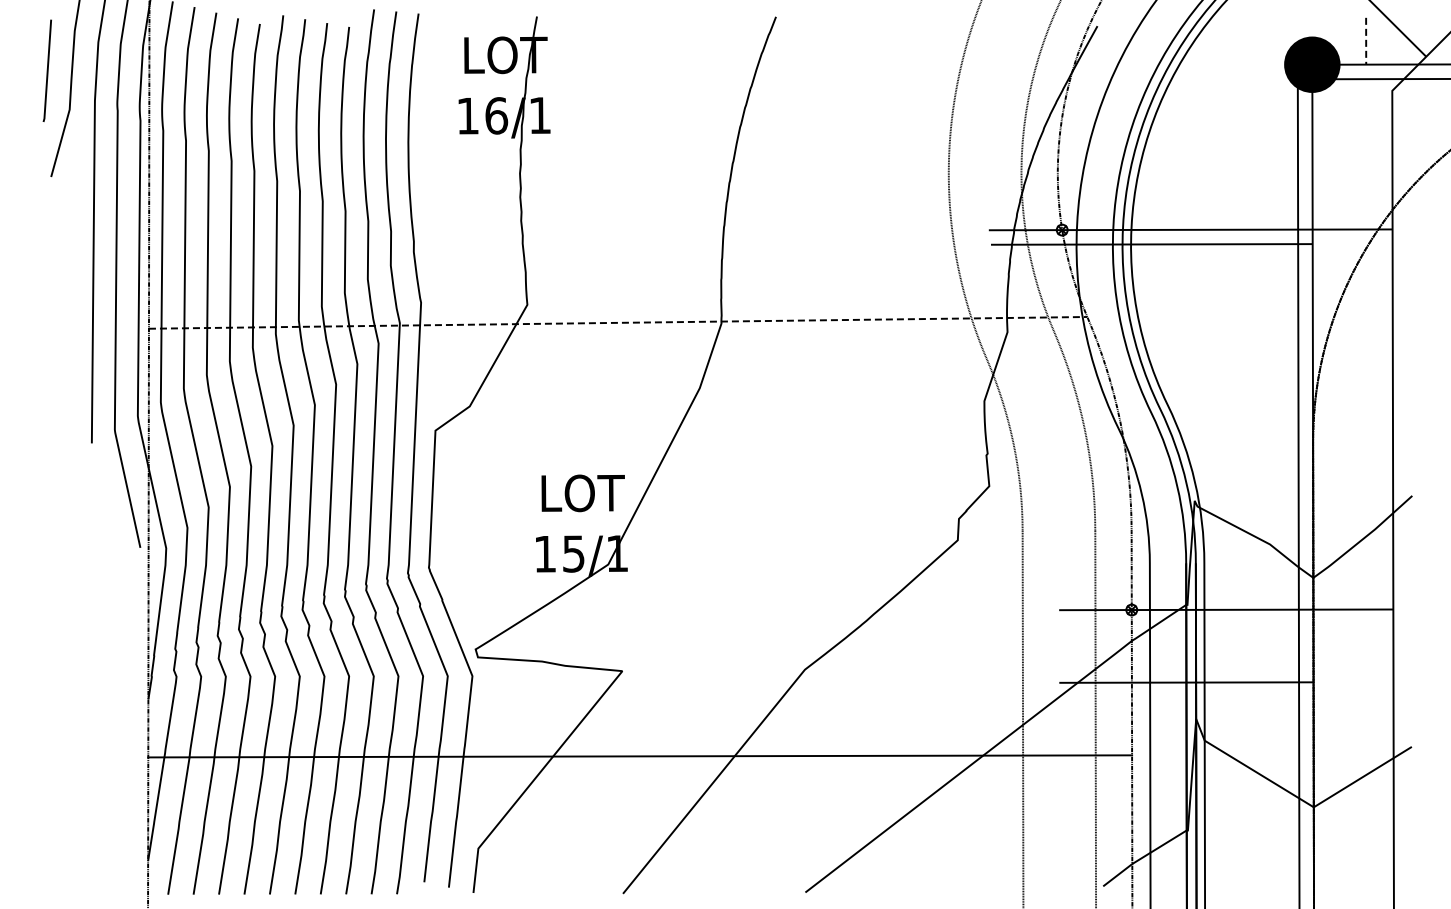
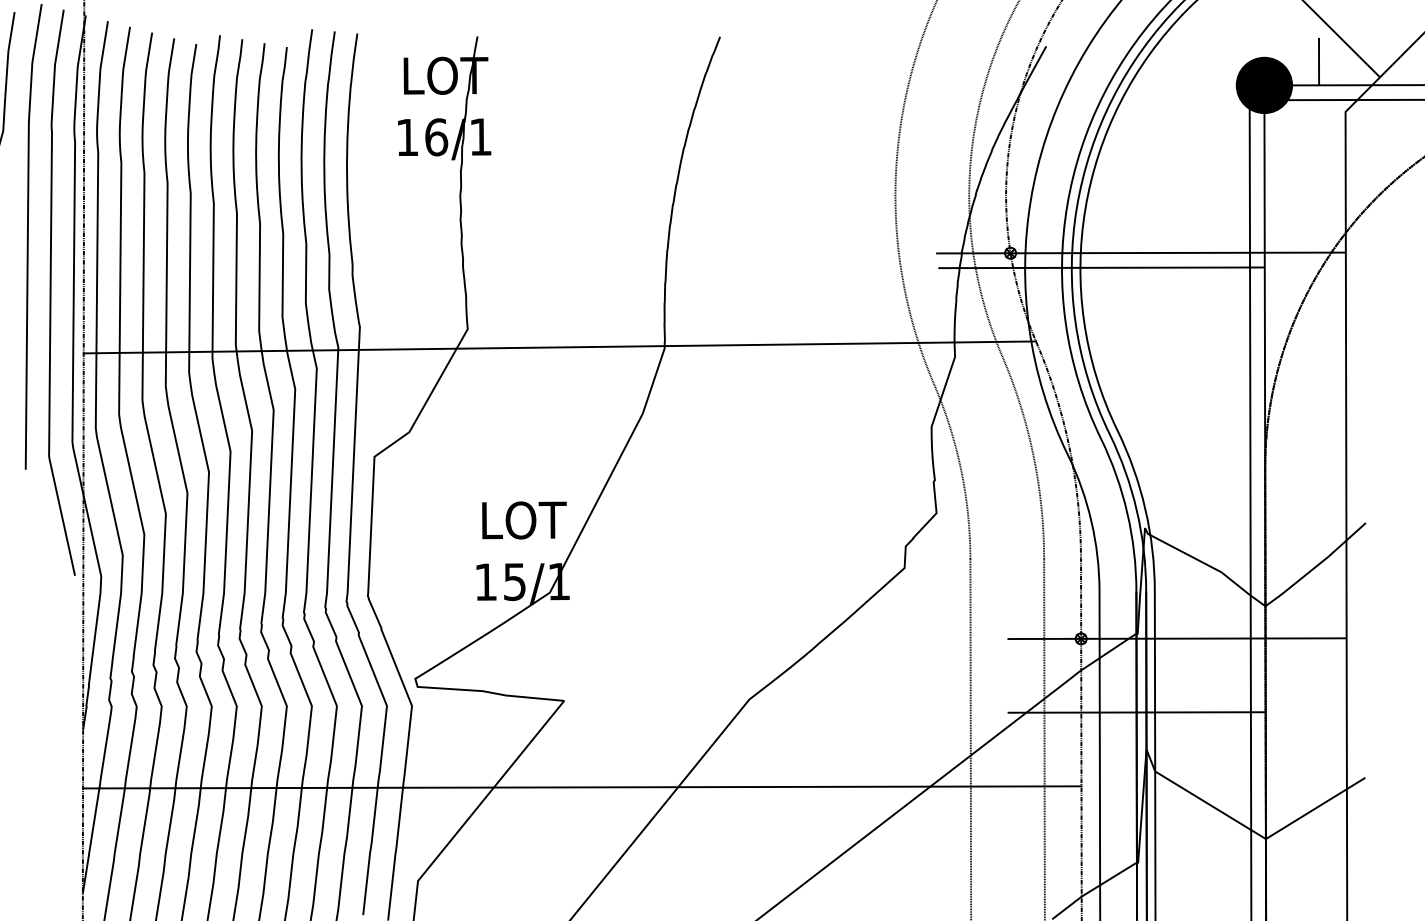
line: (1366, 41) -> (1319, 61), dashed -> solid
line: (618, 322) -> (560, 347), dashed -> solid

